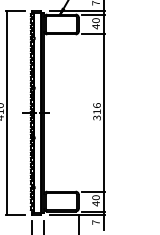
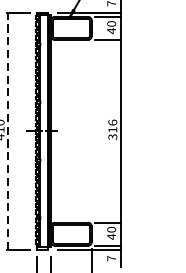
line: (6, 113) -> (7, 131), solid -> dashed

